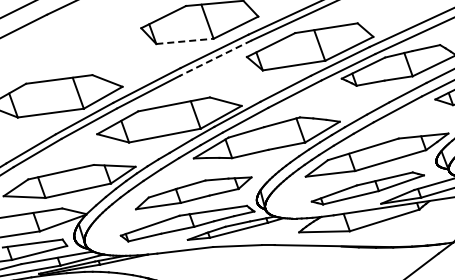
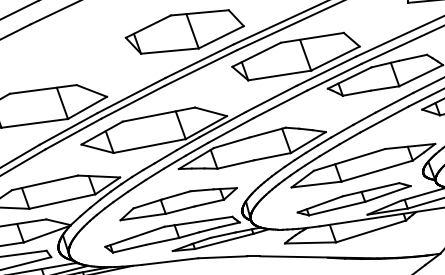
line: (184, 41) -> (169, 51), dashed -> solid
line: (215, 58) -> (200, 68), dashed -> solid

